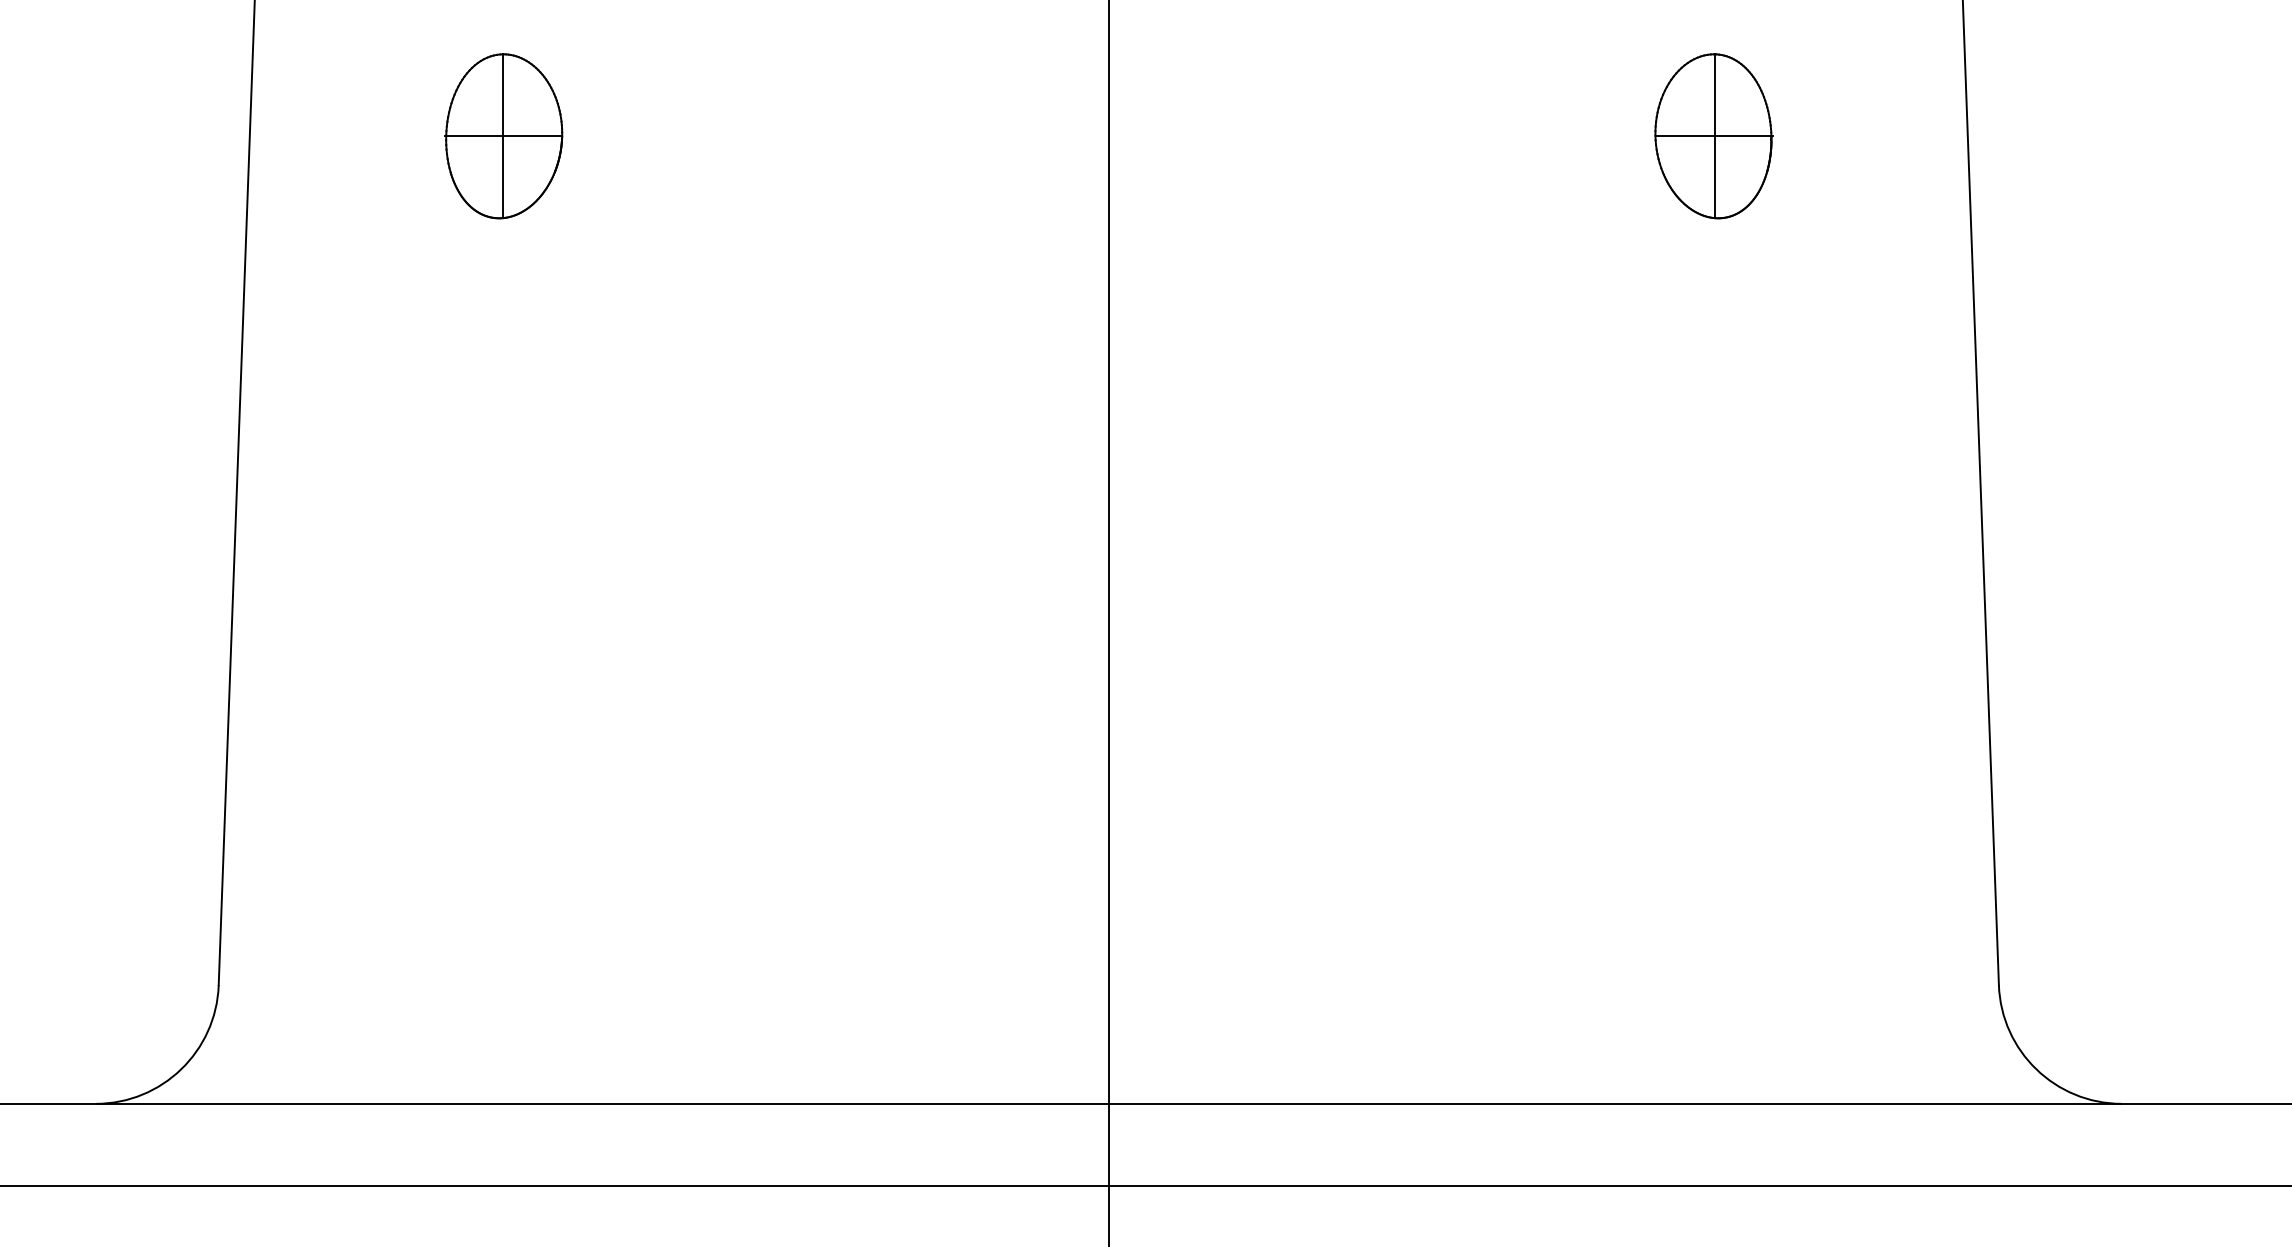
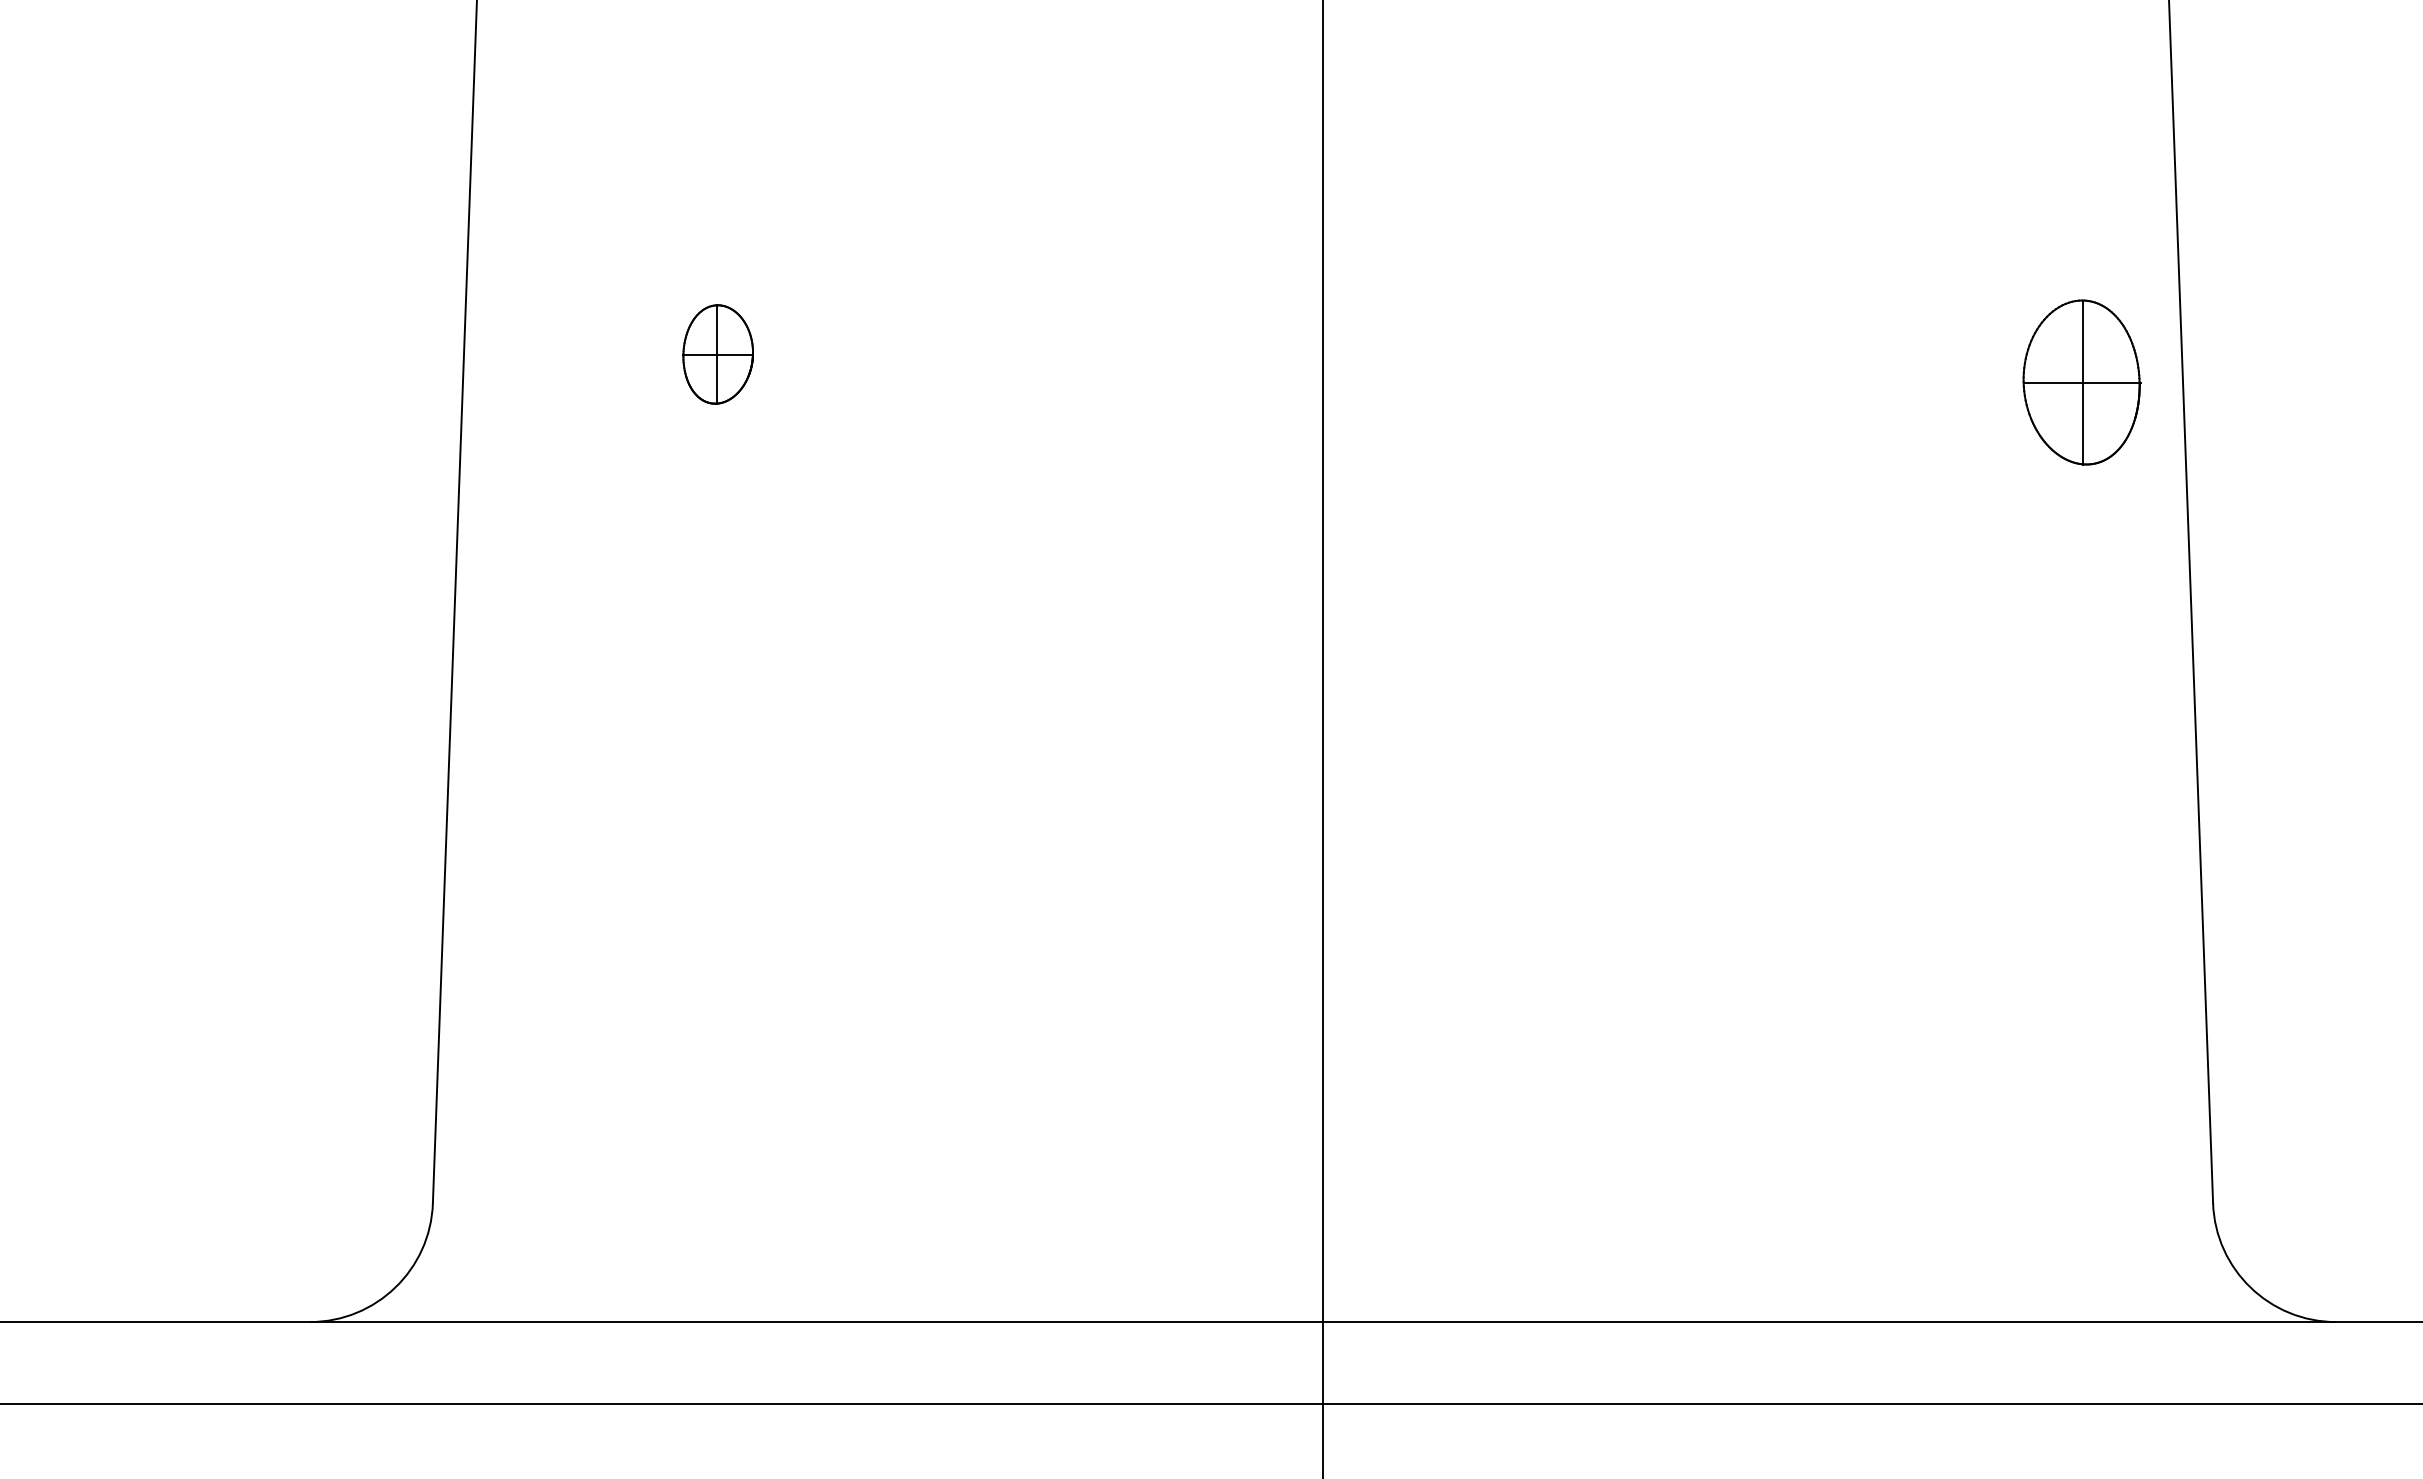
part: (503, 136) -> (717, 354), size x0.6
part: (1713, 136) -> (2081, 382), moved

